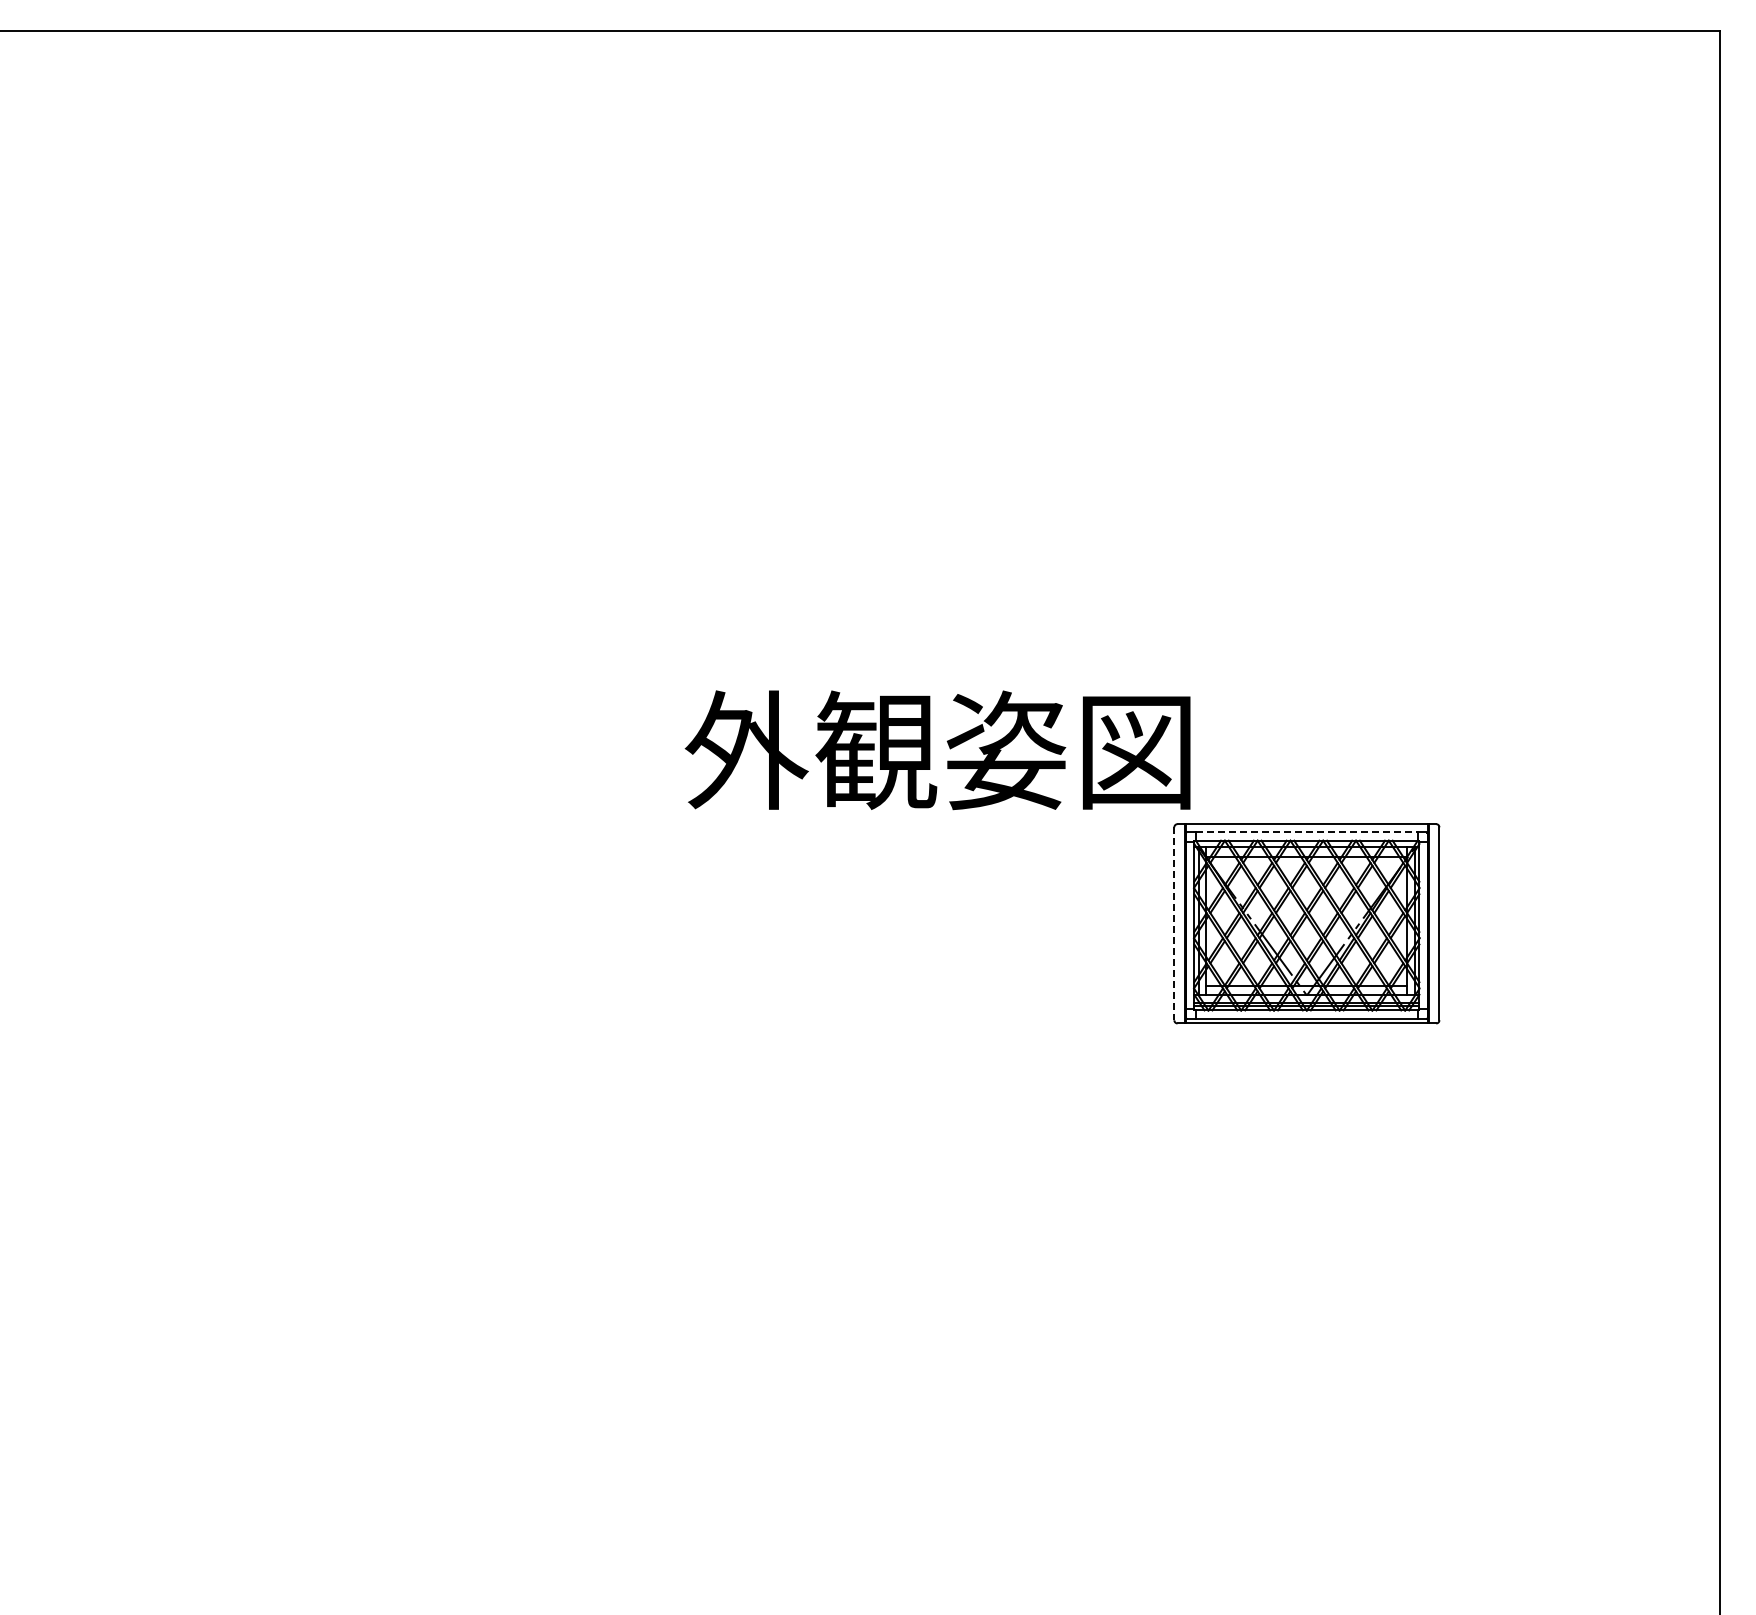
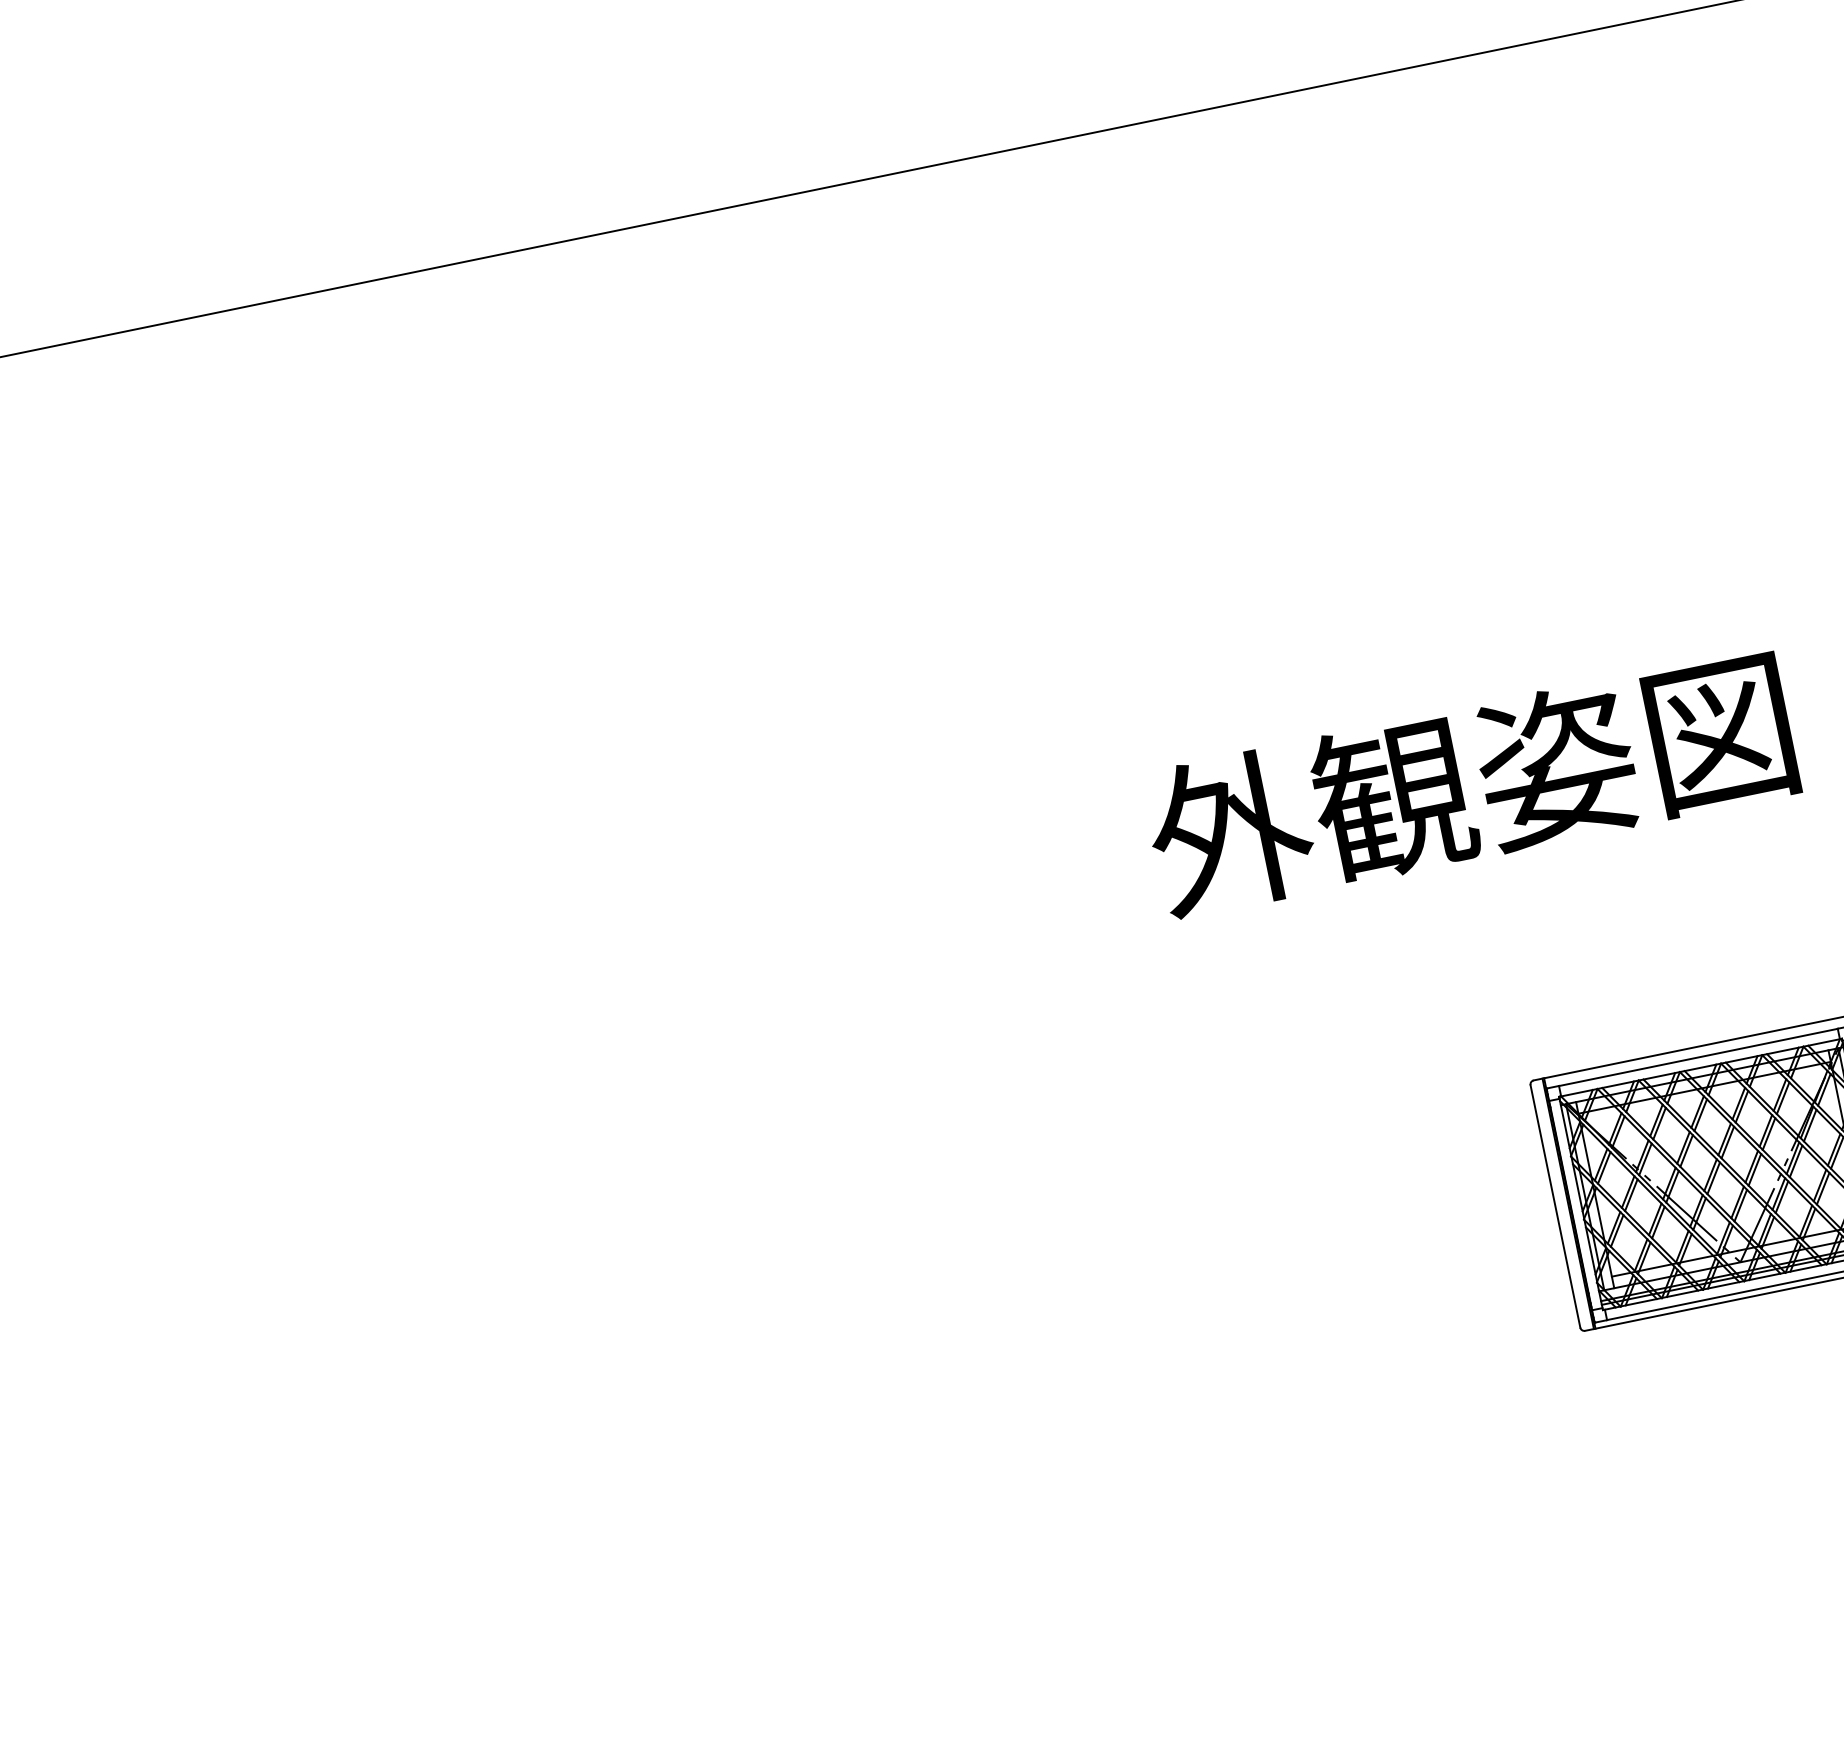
text: (937, 750) -> (1470, 783), moved
line: (1306, 832) -> (1697, 1057), dashed -> solid
line: (1174, 924) -> (1555, 1207), dashed -> solid

